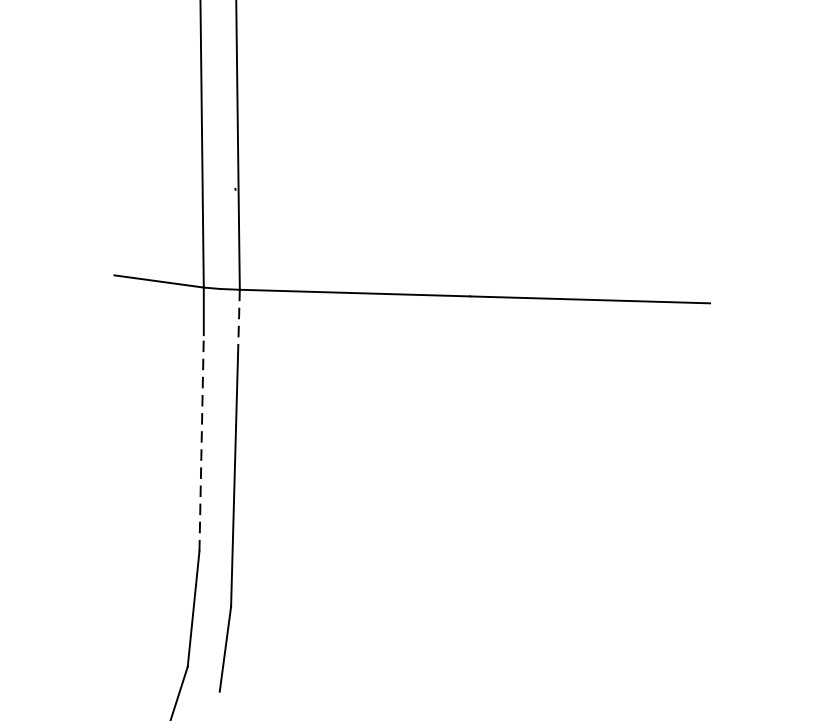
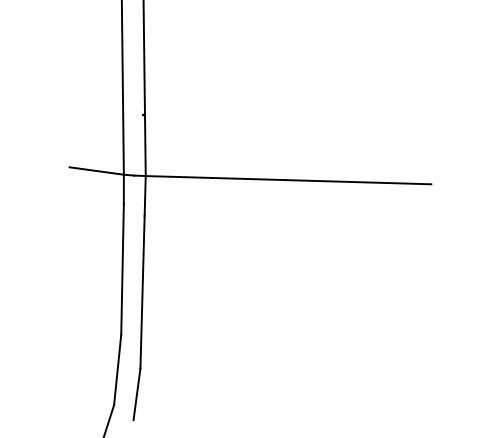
line: (239, 323) -> (145, 196), dashed -> solid
line: (201, 443) -> (122, 269), dashed -> solid

